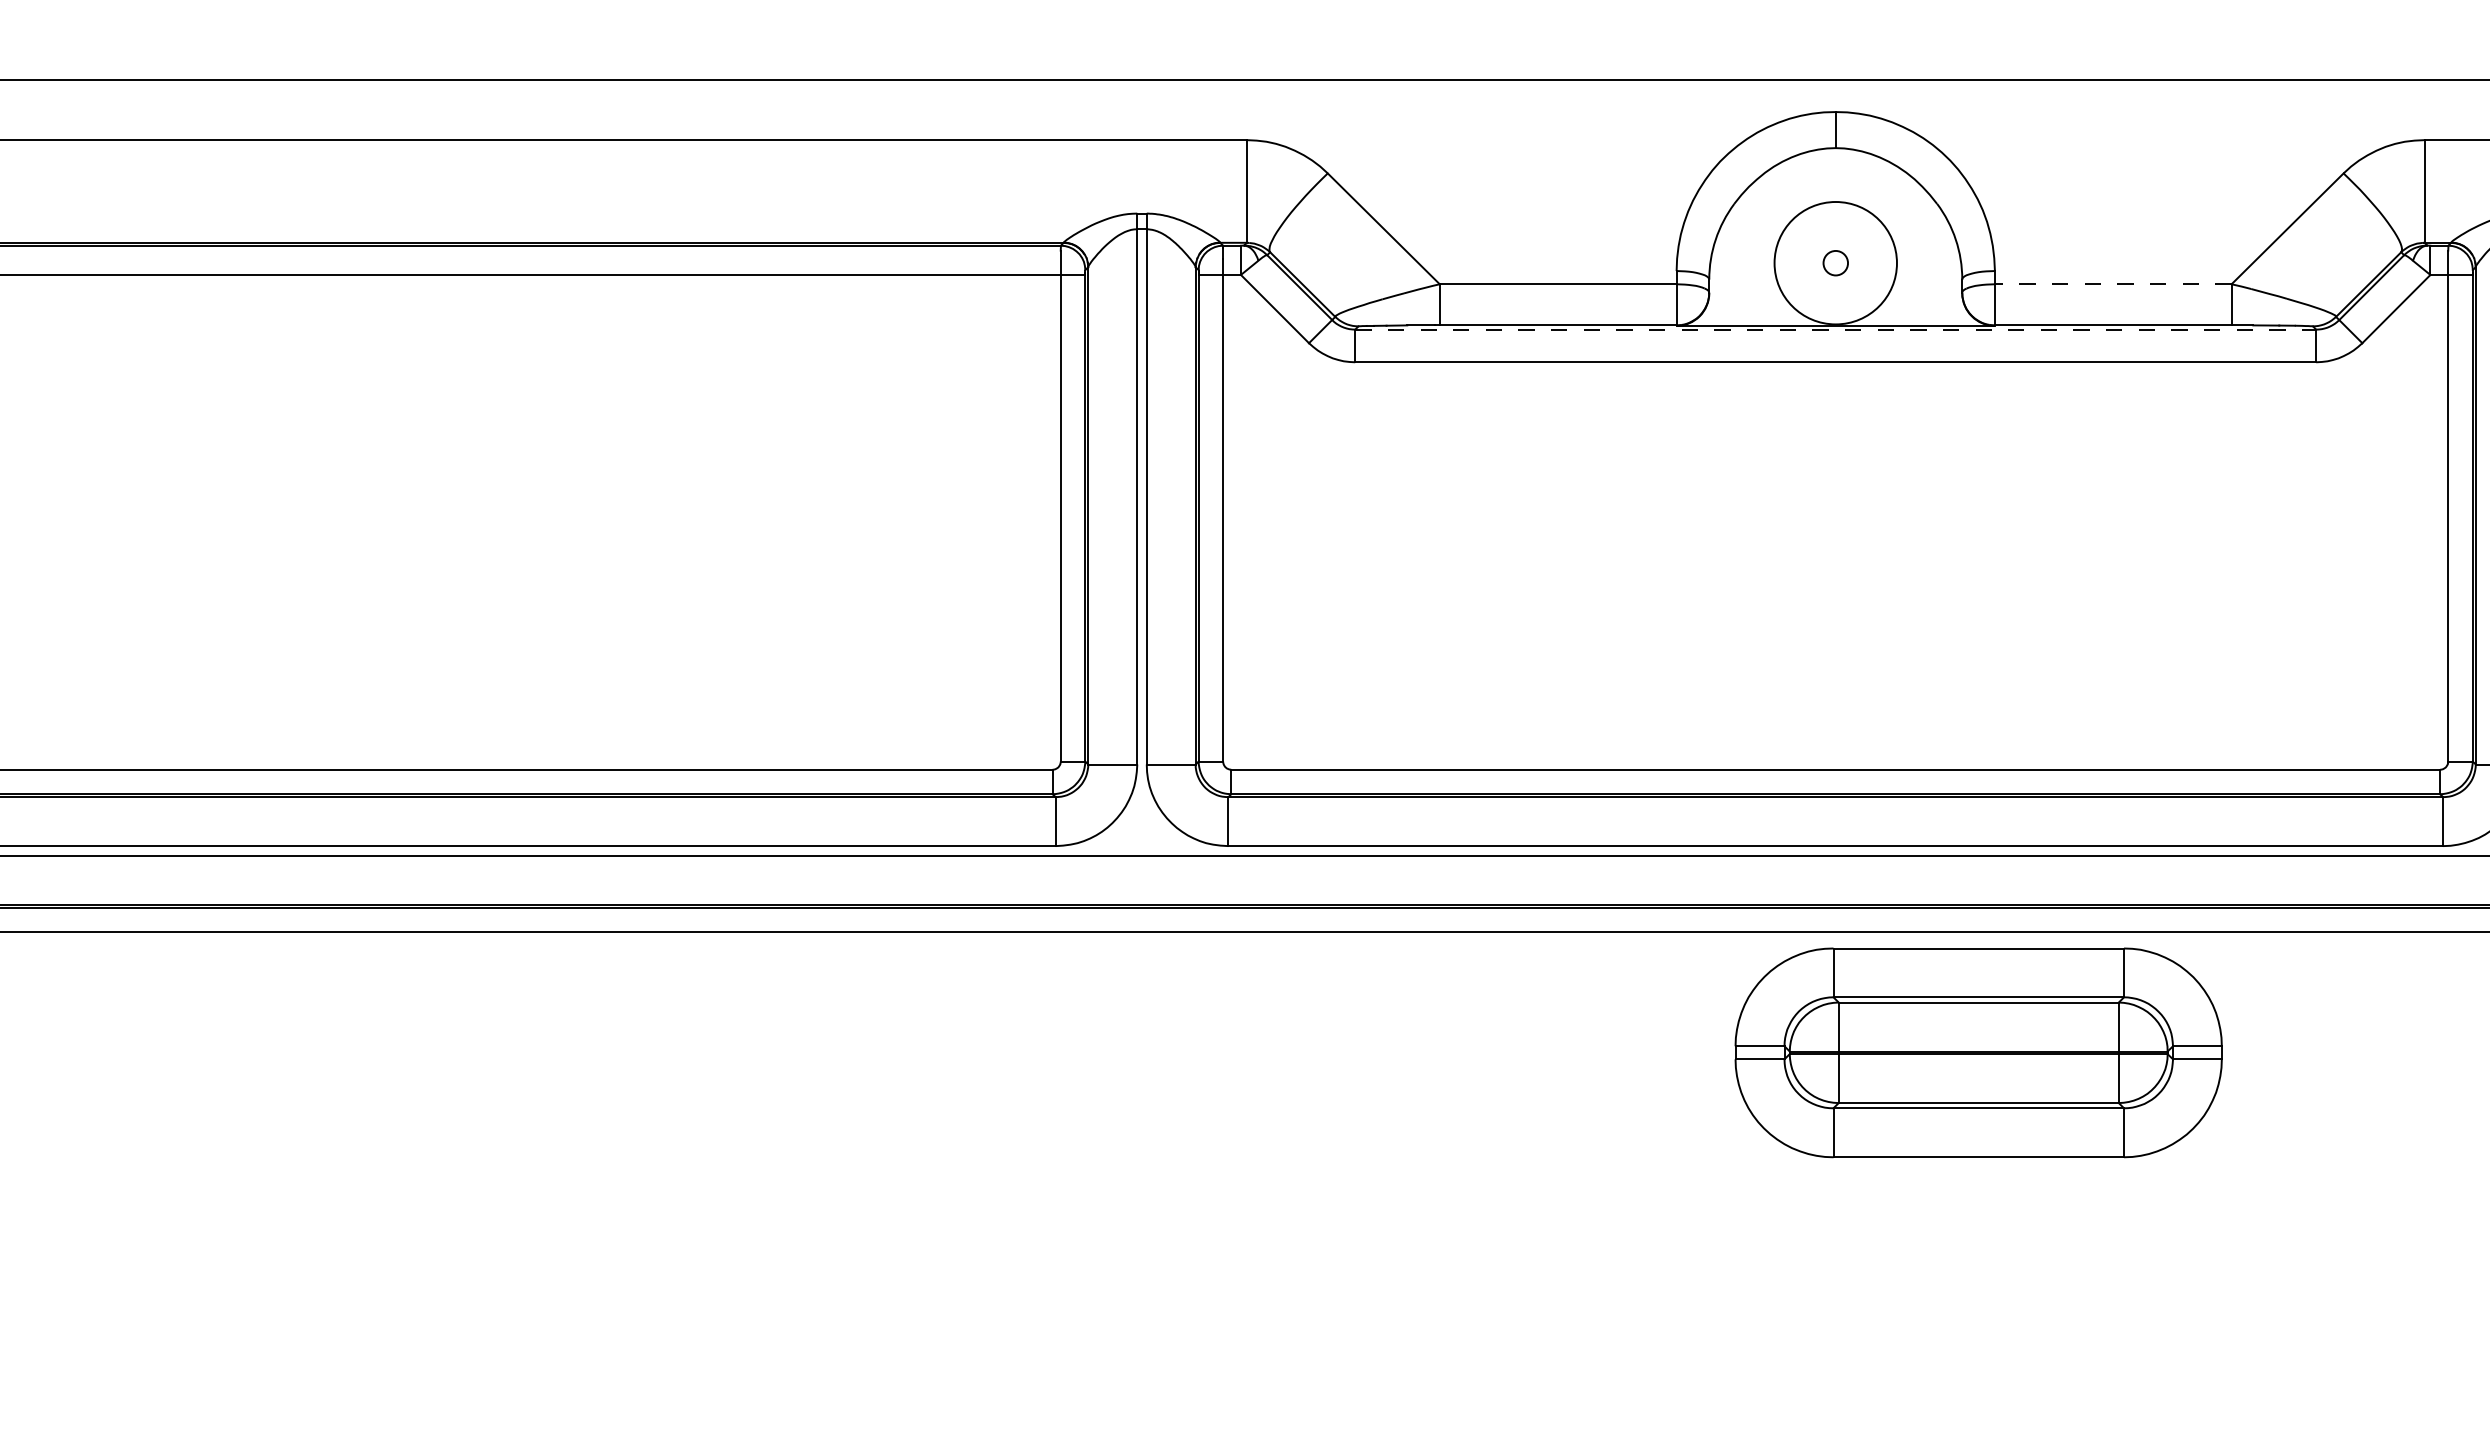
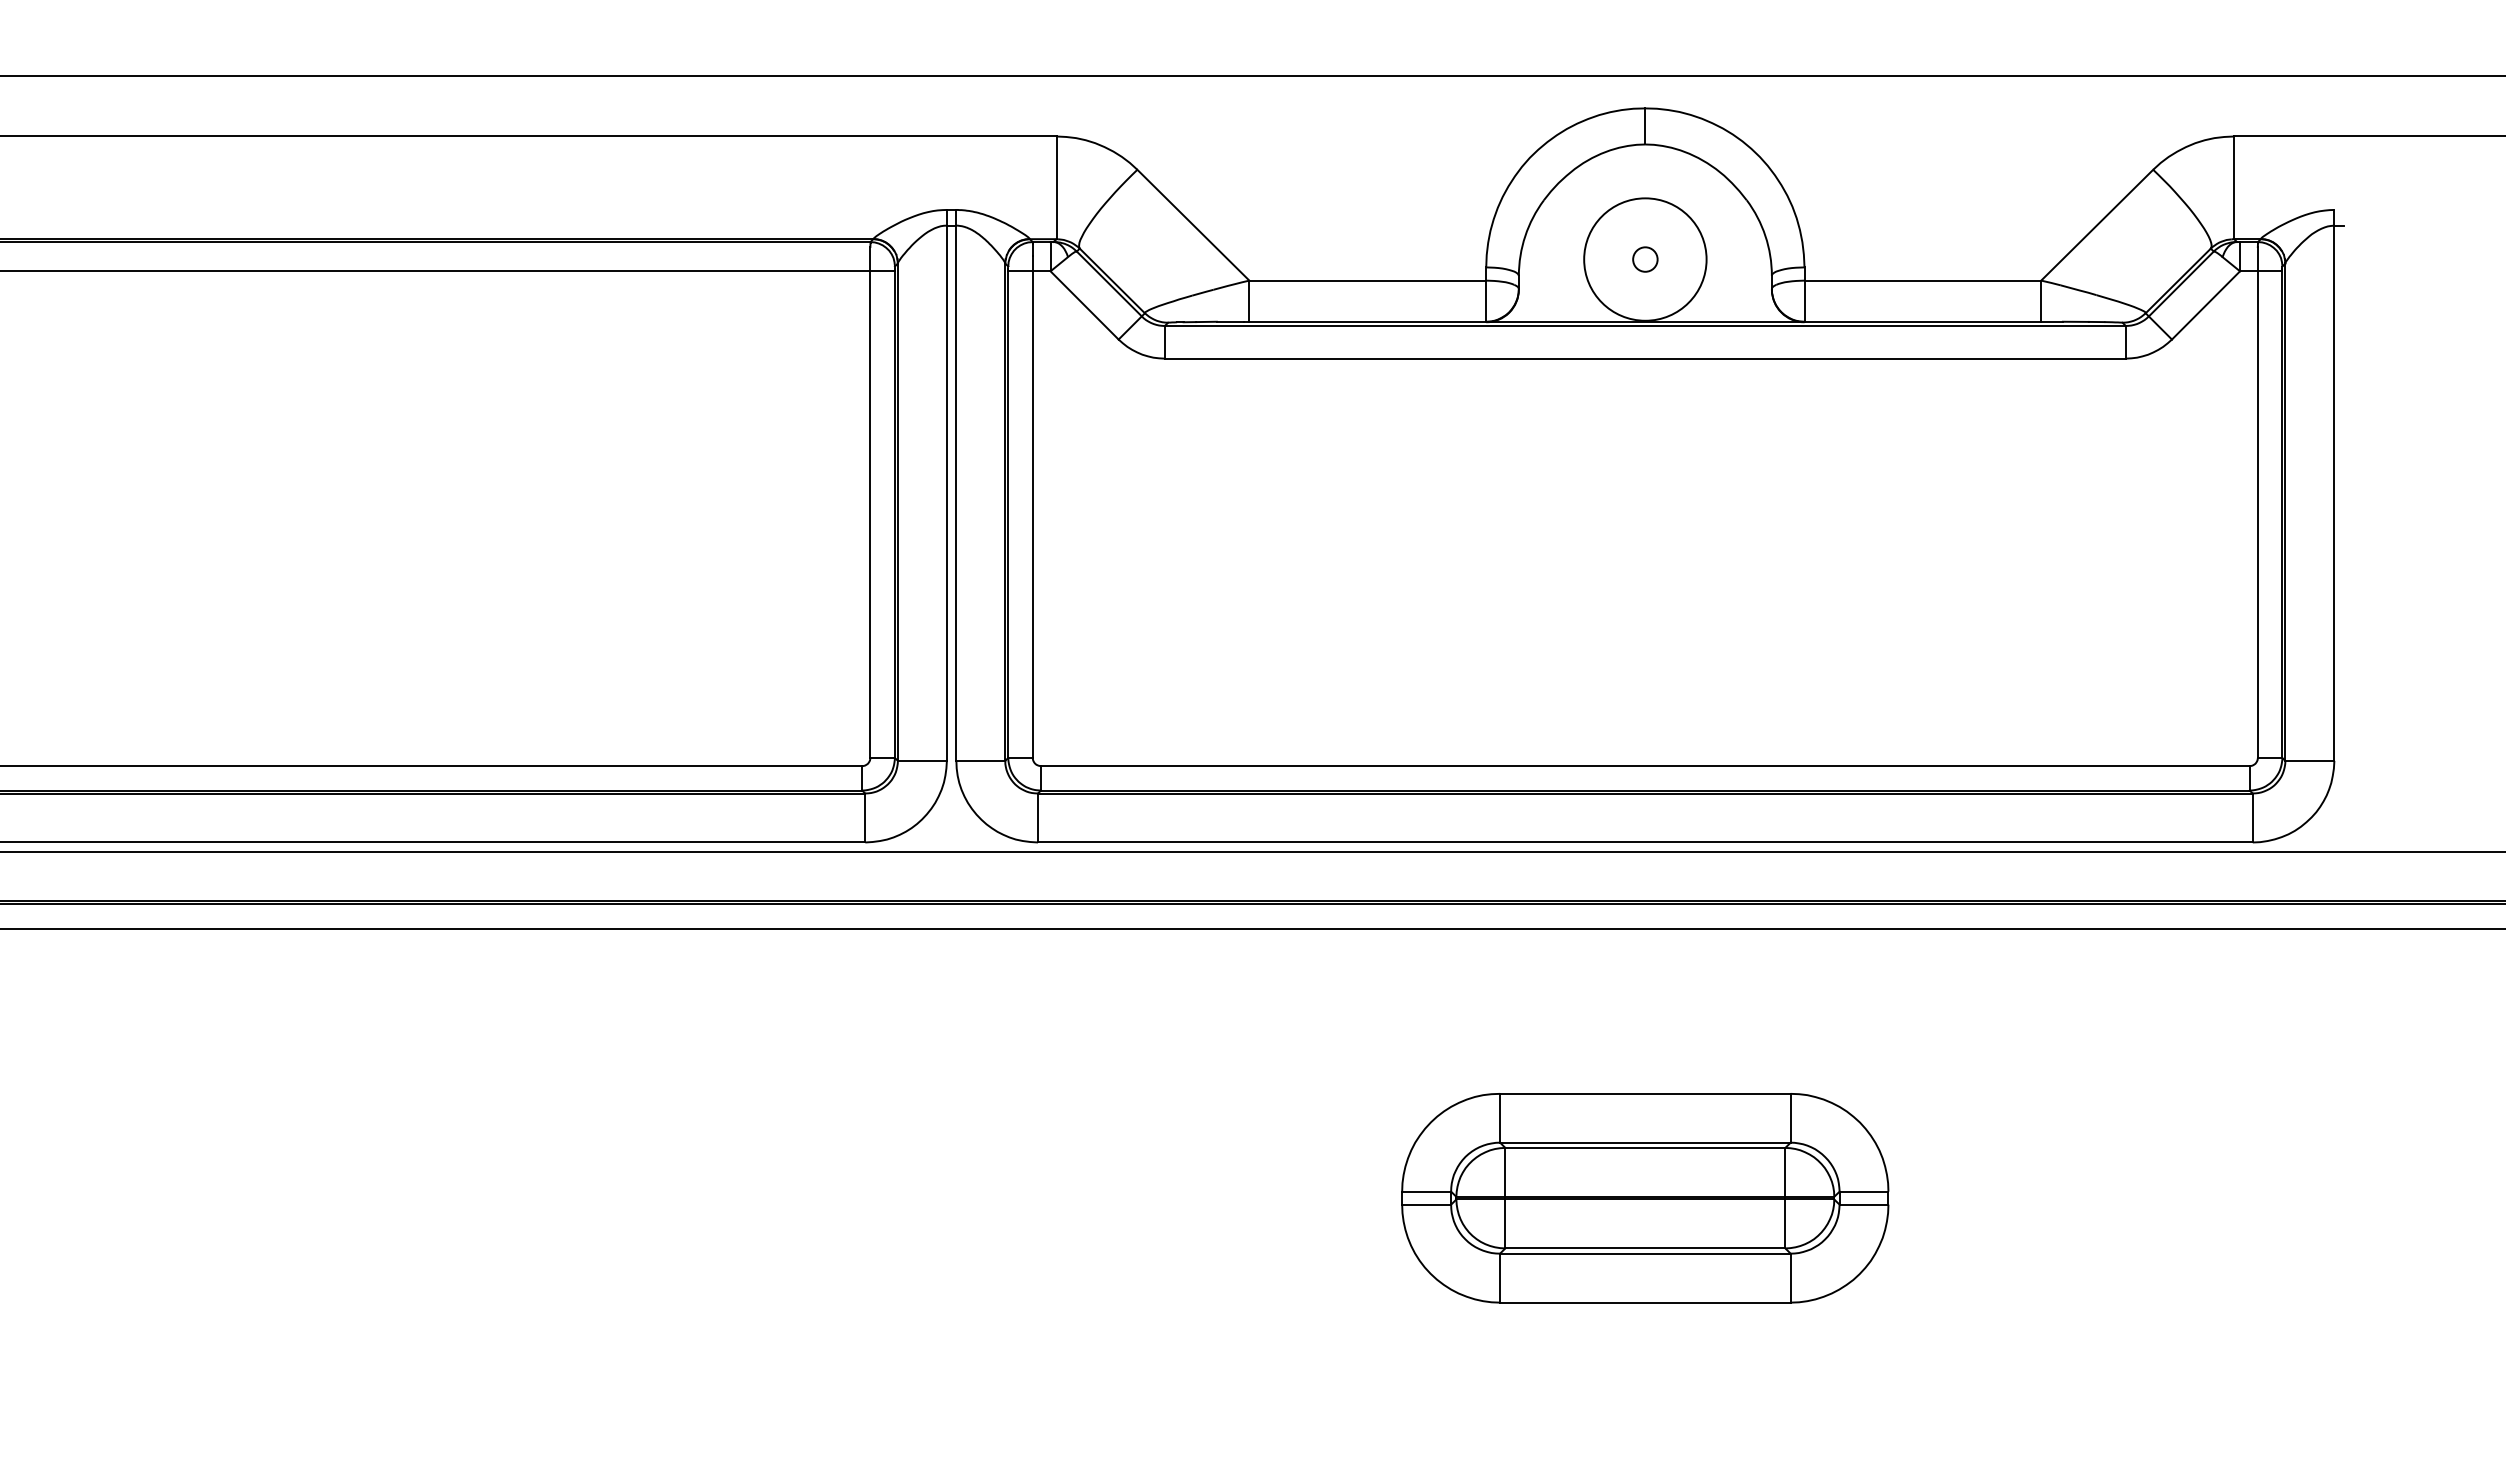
line: (2112, 284) -> (1922, 280), dashed -> solid
line: (1835, 330) -> (1645, 326), dashed -> solid
part: (1978, 1053) -> (1645, 1198), moved

